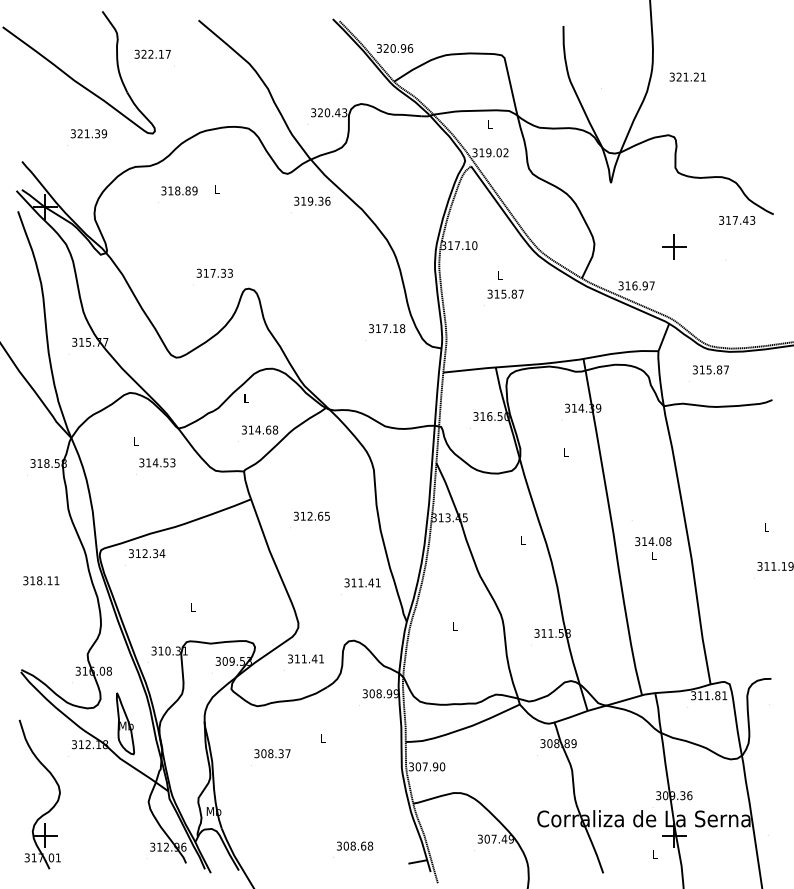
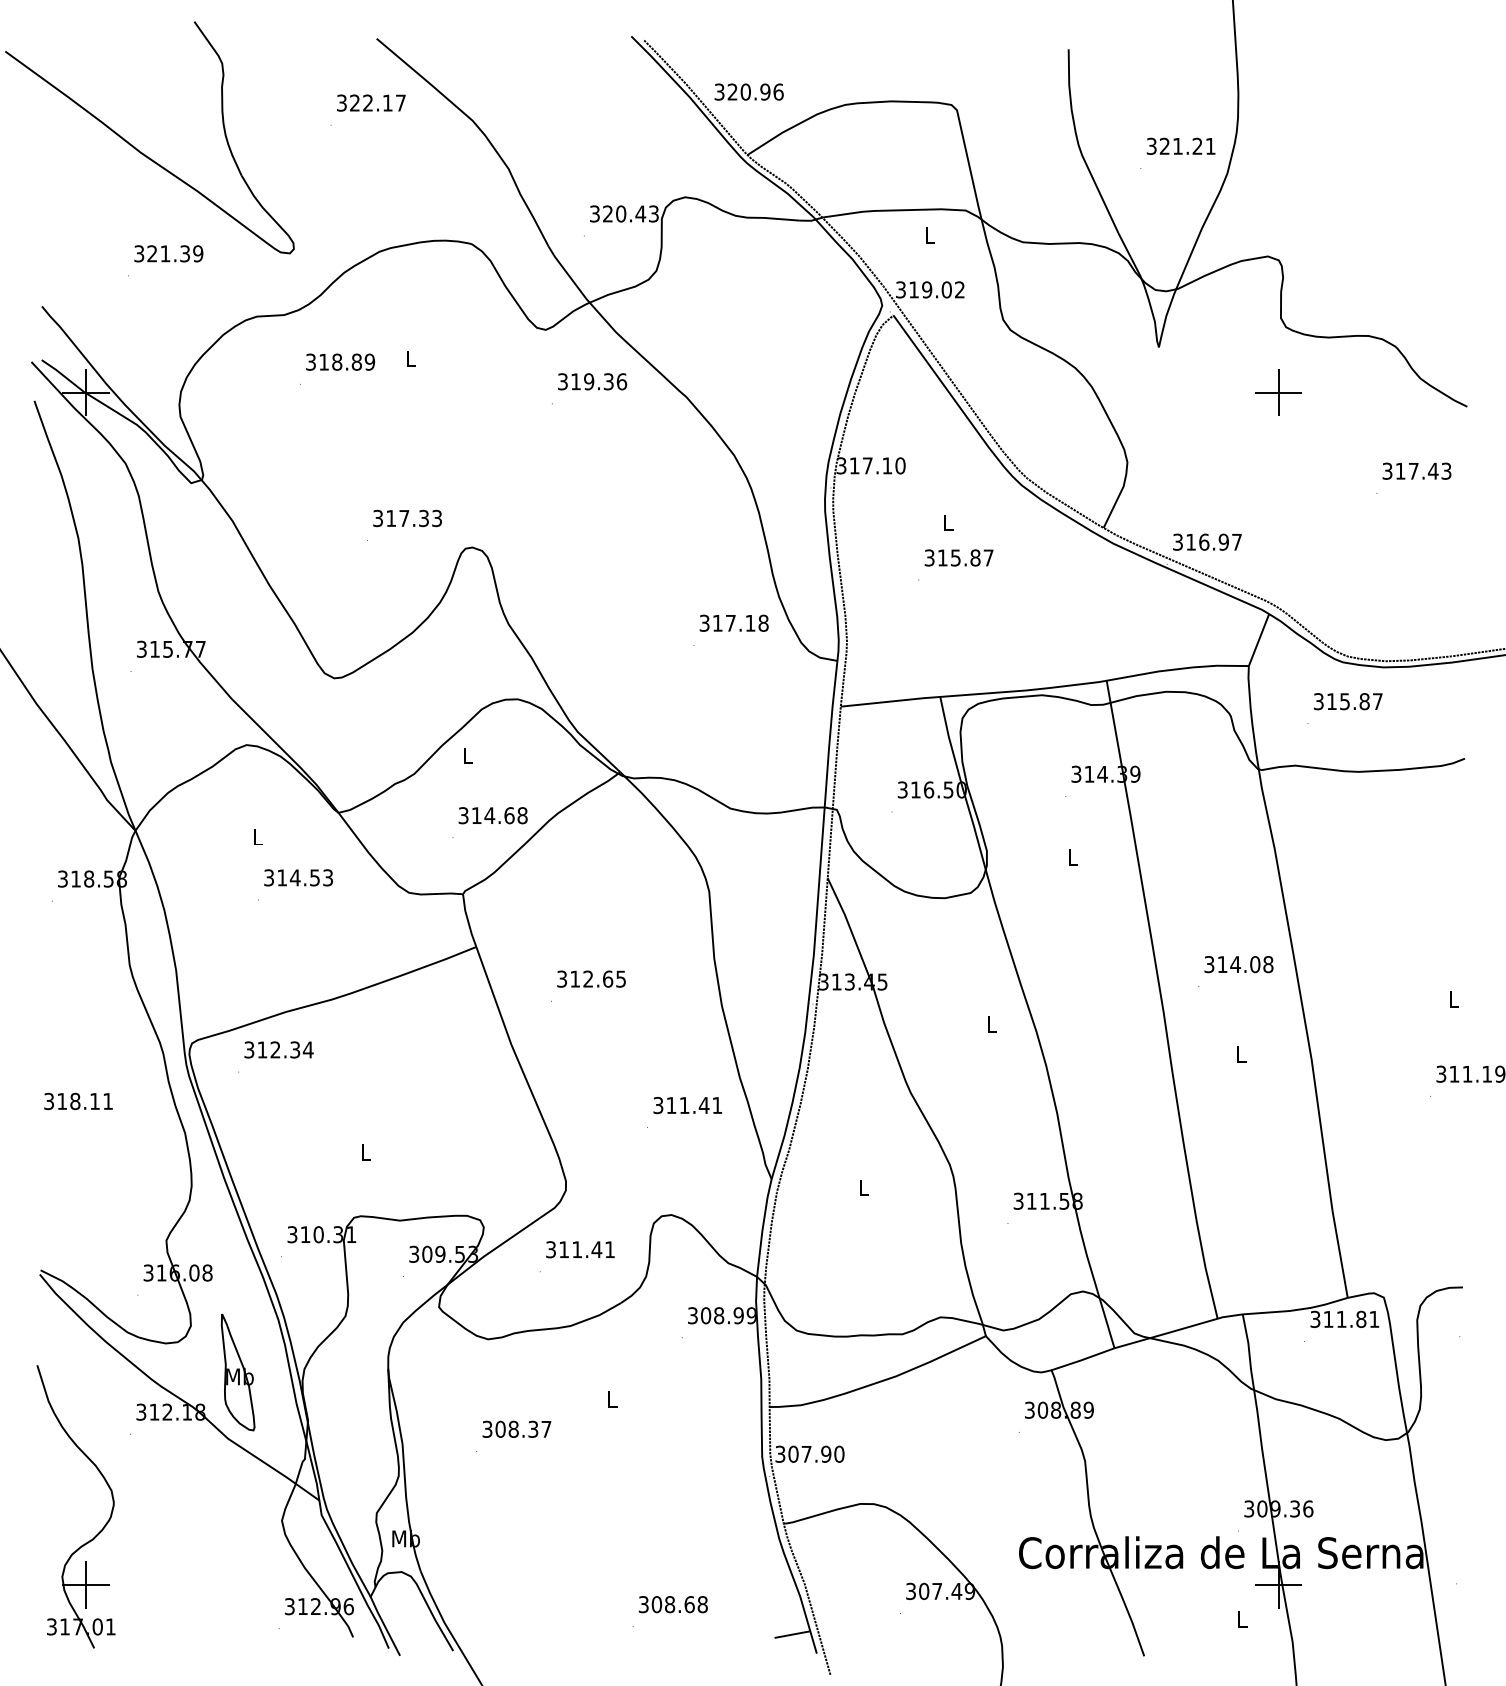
text: (152, 53) -> (370, 101), moved
text: (687, 76) -> (1180, 145), moved
text: (737, 220) -> (1417, 471), moved
part: (674, 246) -> (1279, 391), moved
text: (653, 541) -> (1239, 964), moved

